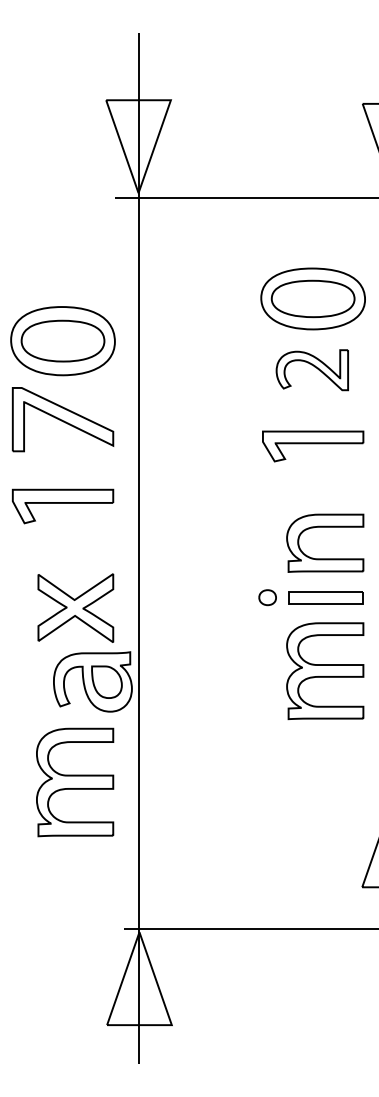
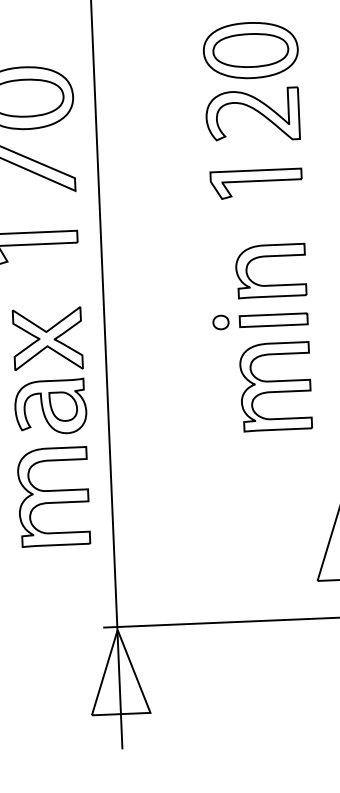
part: (312, 369) -> (252, 114), size x1.43
part: (92, 681) -> (50, 406), moved

